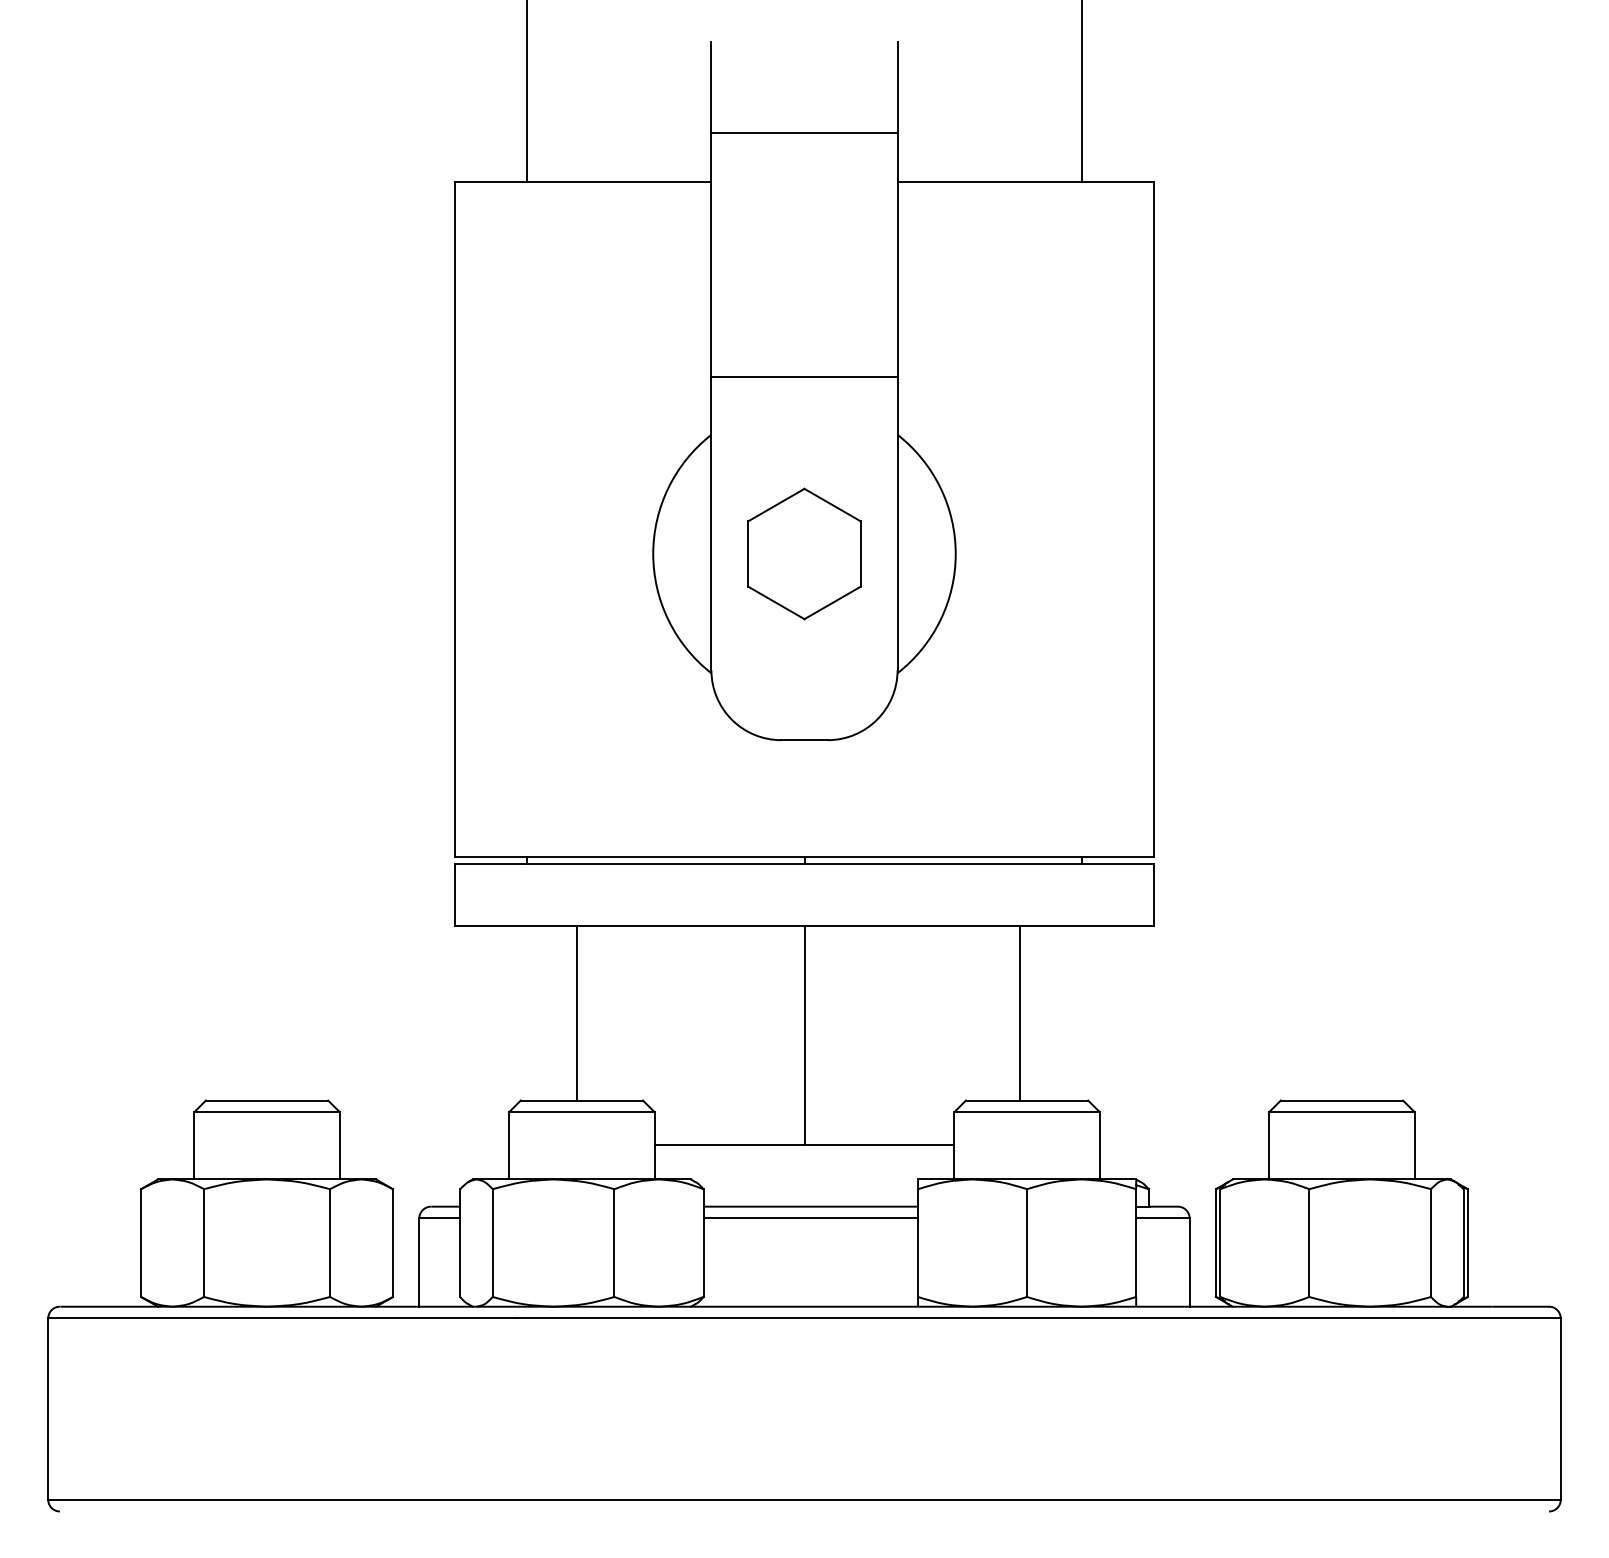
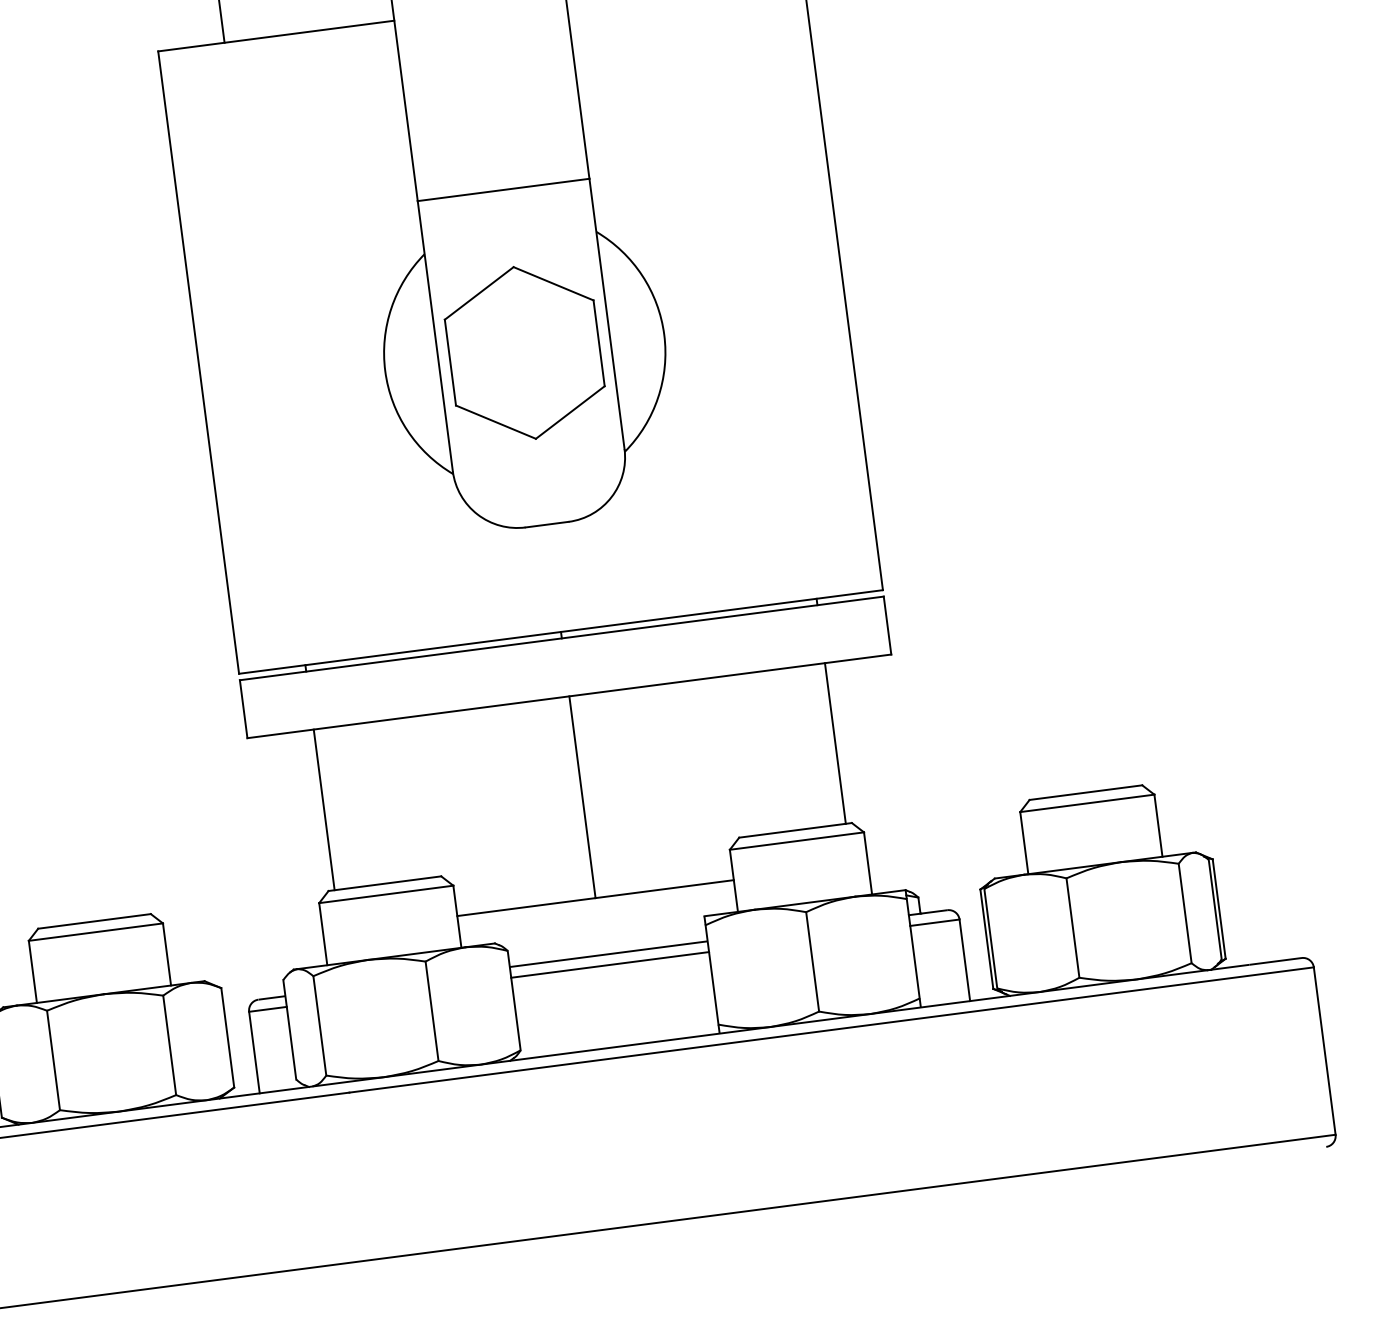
part: (804, 553) -> (524, 352), size x1.43
line: (577, 1013) -> (324, 809), moved
line: (1019, 1013) -> (835, 743), moved

